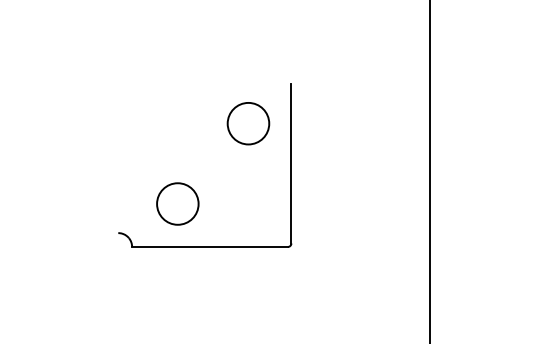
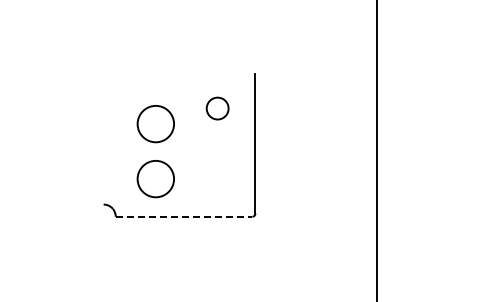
circle: (248, 123) -> (217, 108), size x0.6
circle: (177, 141) -> (155, 124), added
line: (210, 246) -> (184, 216), solid -> dashed

